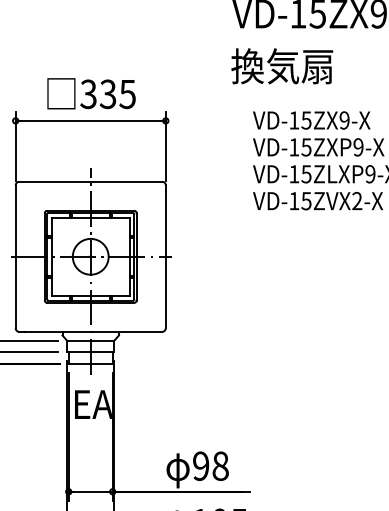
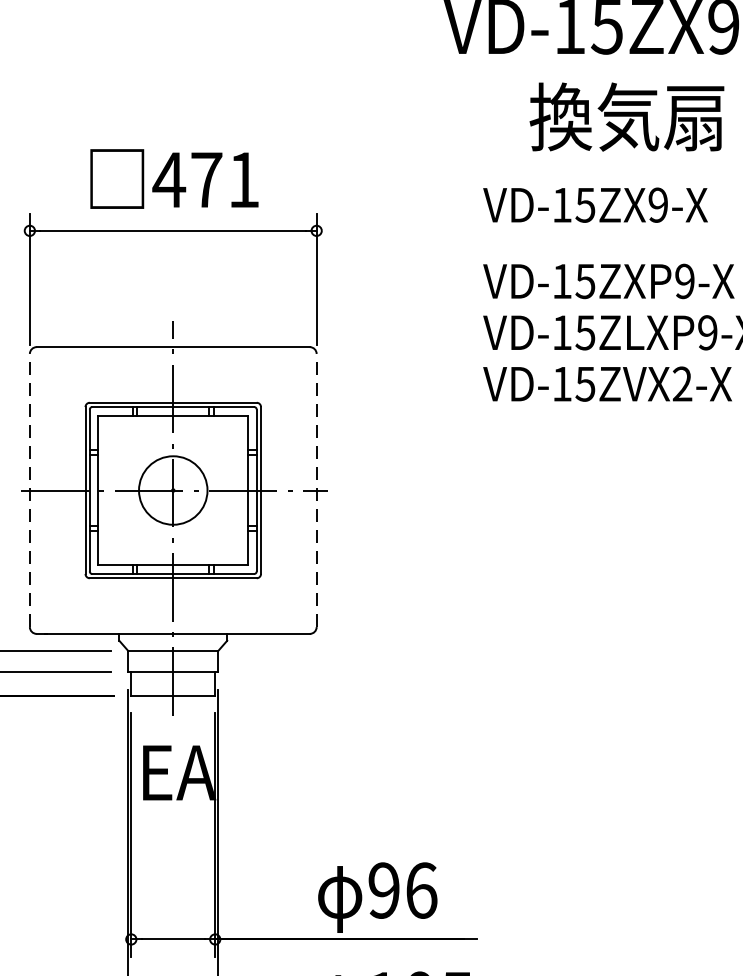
text: (282, 66) -> (627, 117), moved
text: (107, 94) -> (205, 180), 335 -> 471
text: (311, 120) -> (595, 205), moved
line: (15, 256) -> (29, 489), solid -> dashed
line: (165, 256) -> (316, 489), solid -> dashed
text: (220, 465) -> (421, 889), 98 -> 96

